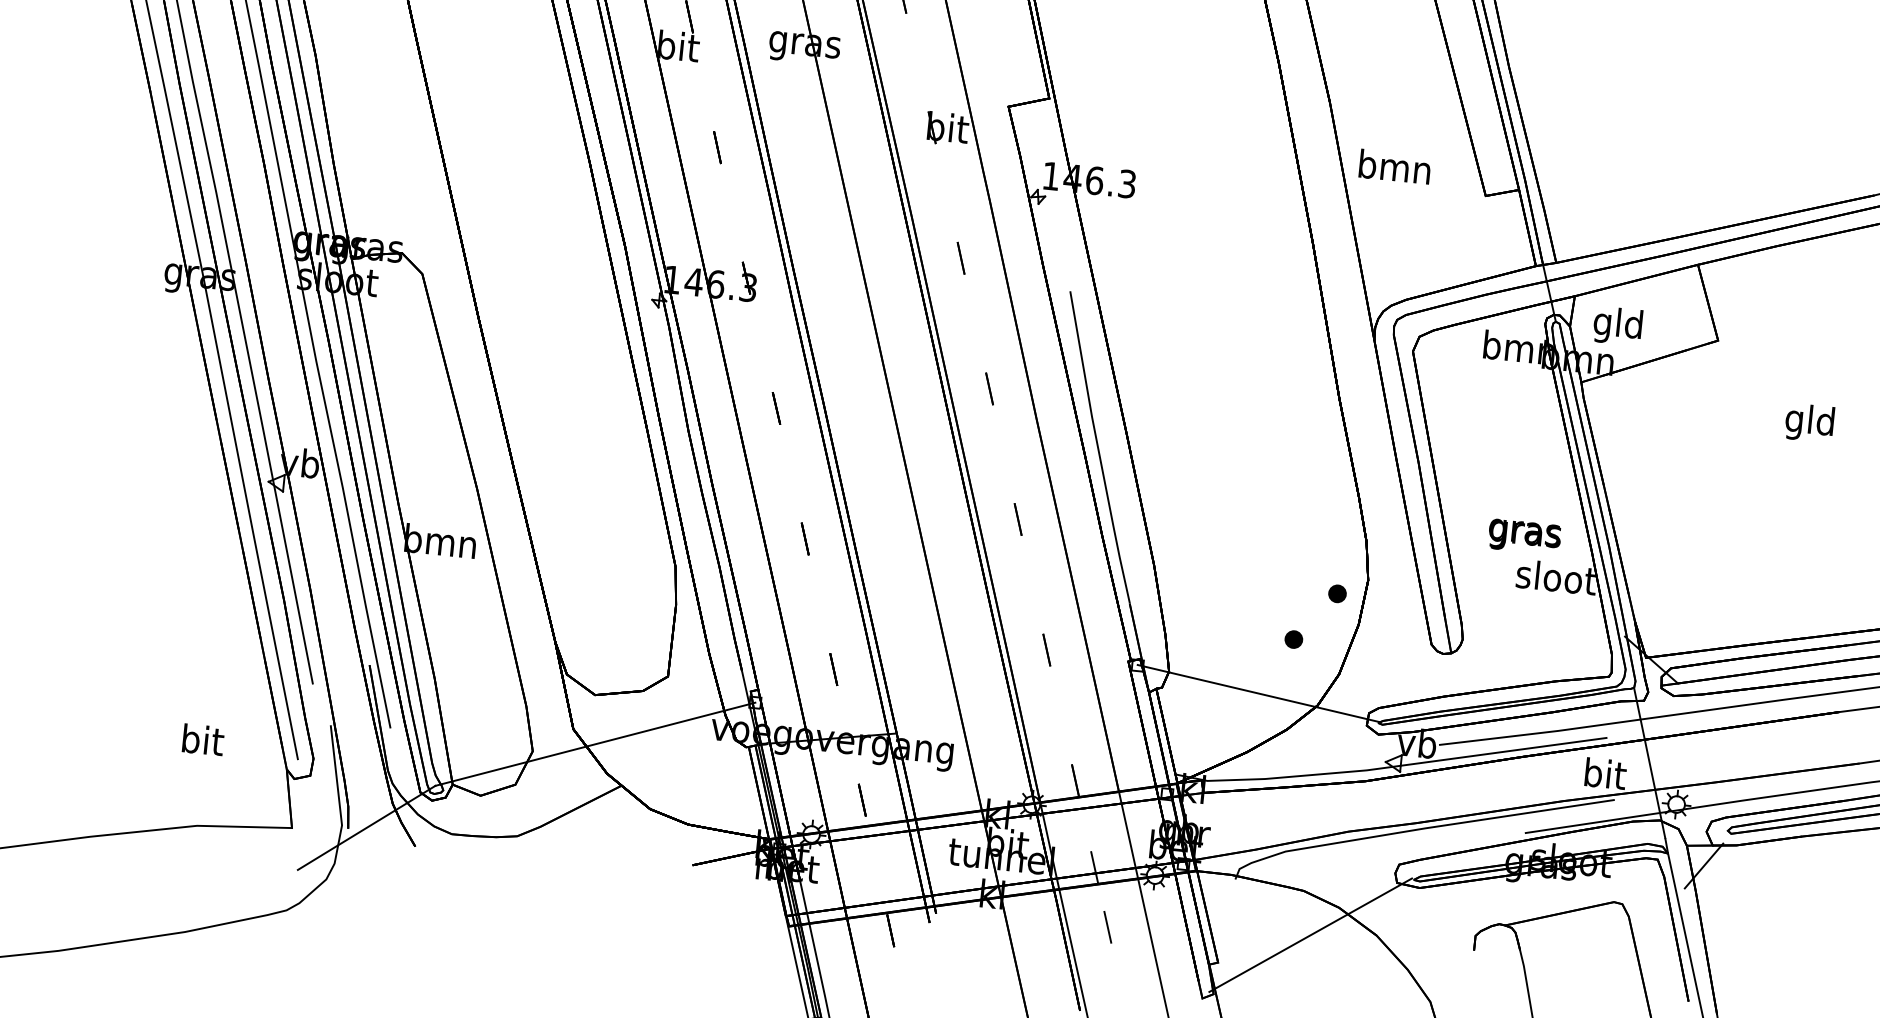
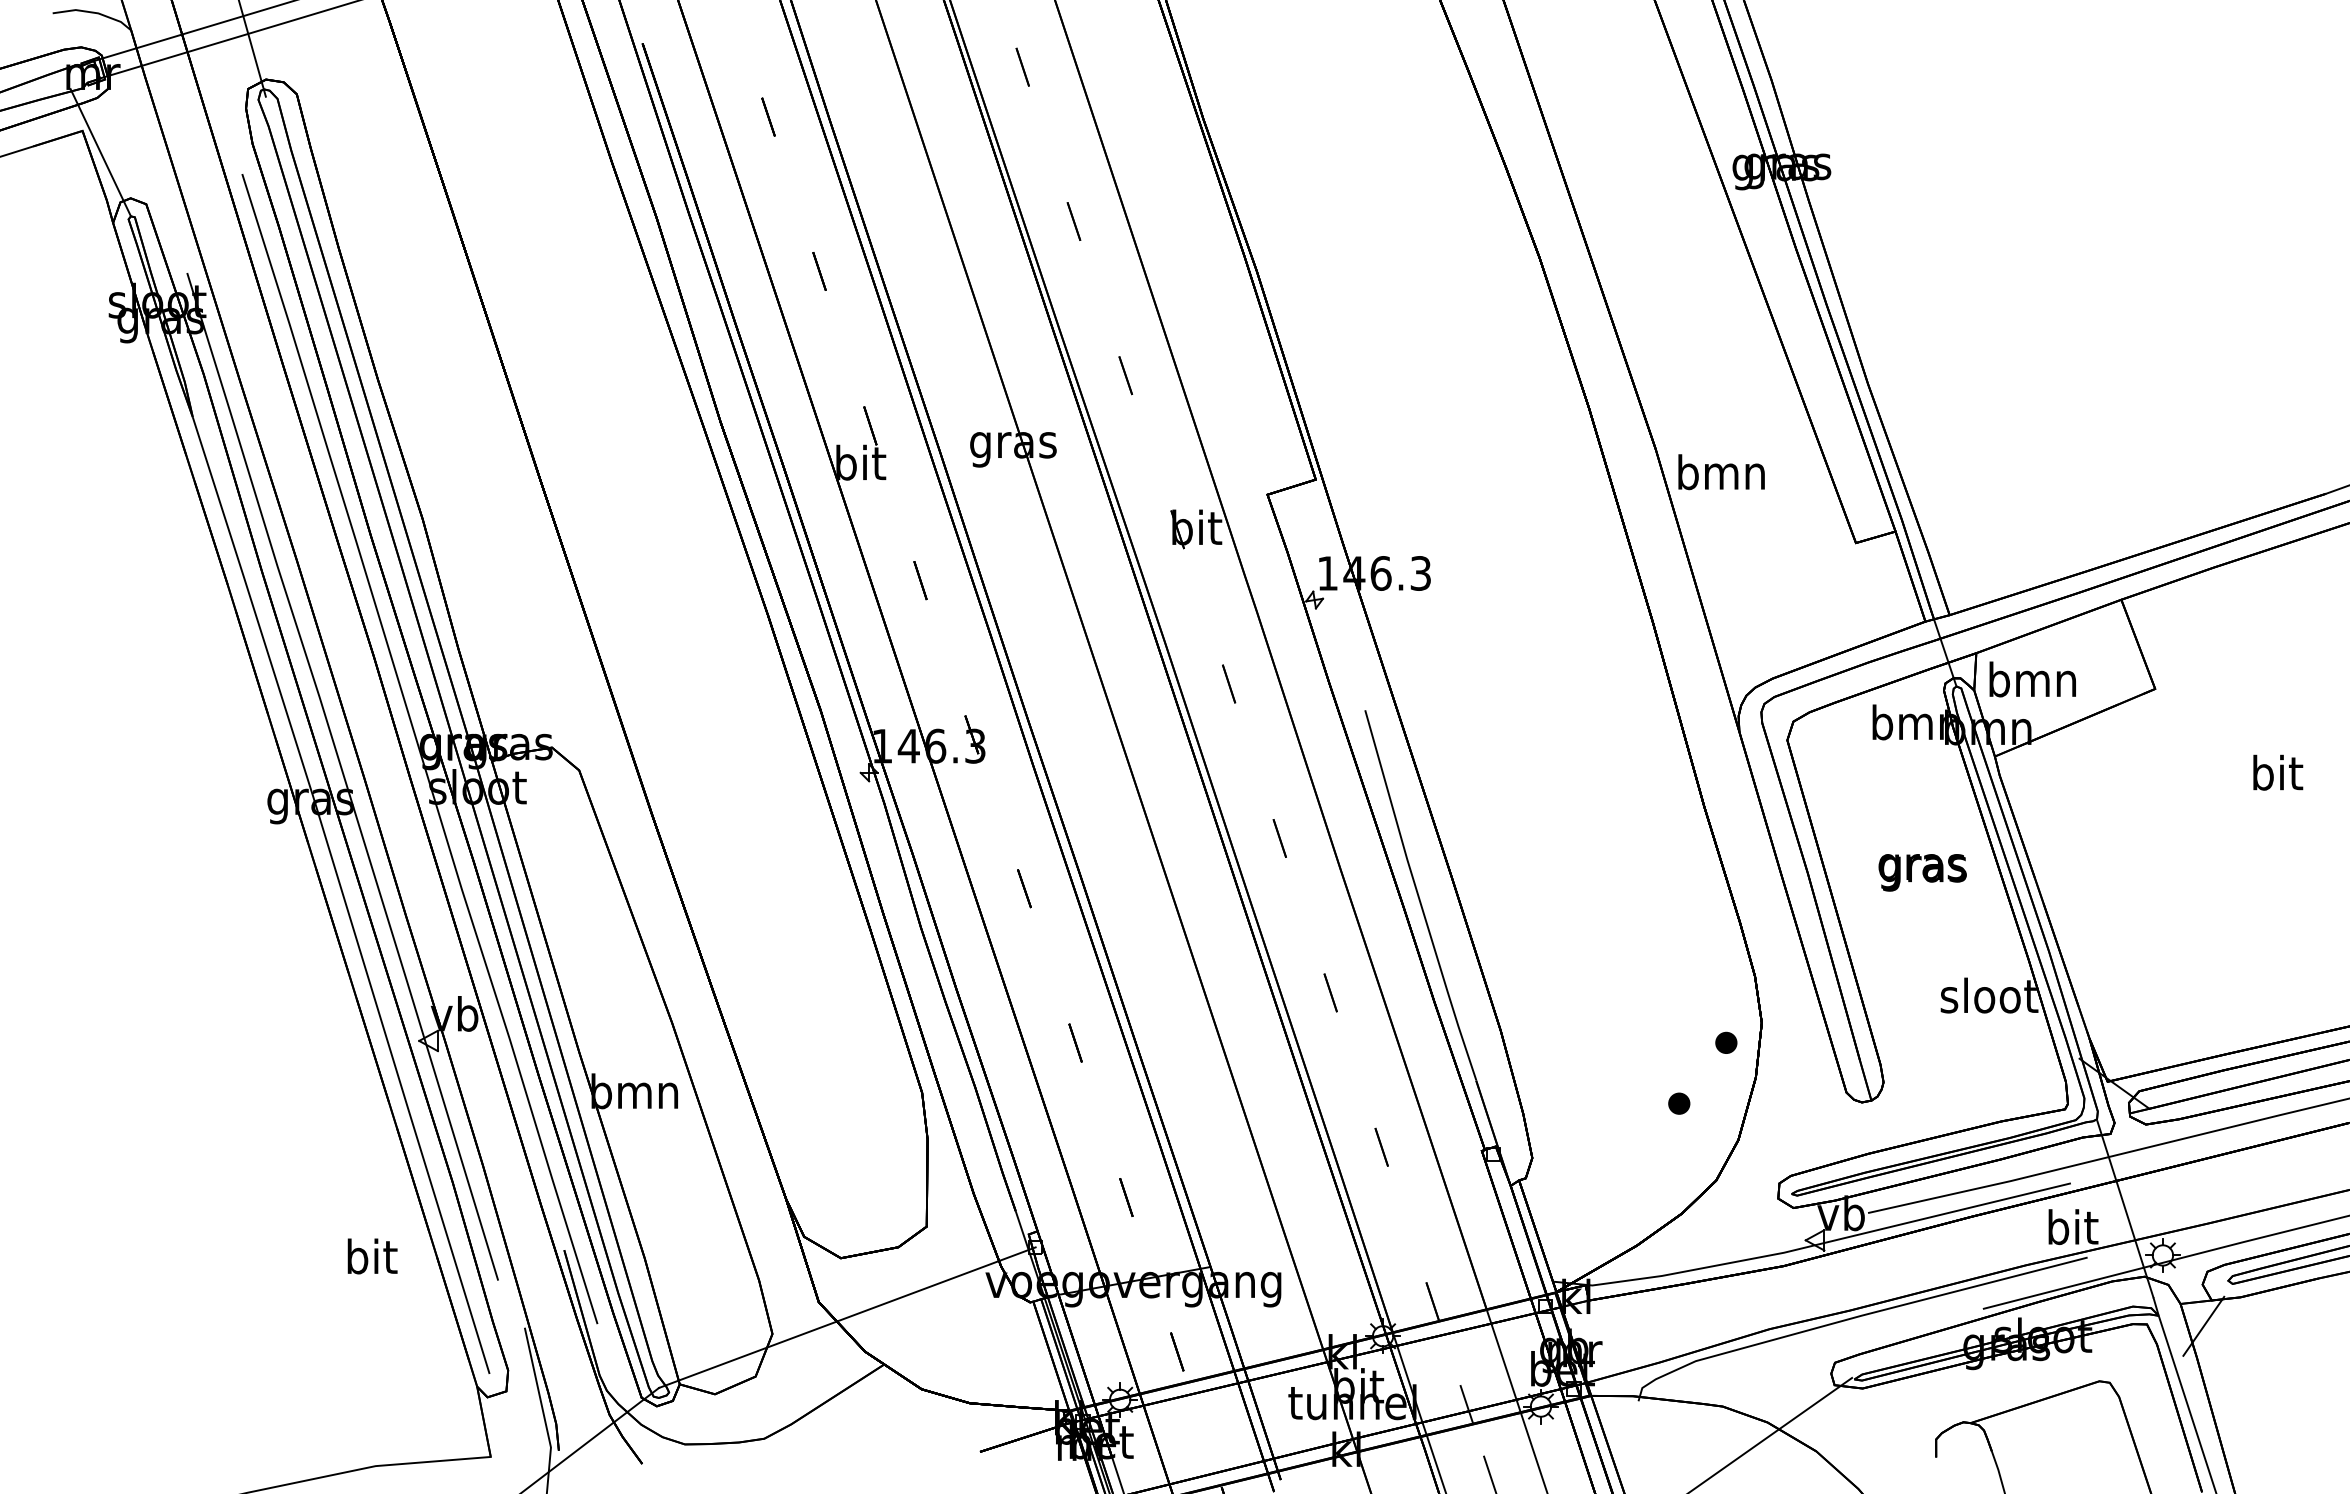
text: (1394, 167) -> (1721, 472), moved
text: (1618, 325) -> (2032, 683), gld -> bmn
text: (1809, 422) -> (2275, 776), gld -> bit
text: (1524, 536) -> (1922, 872), moved
line: (1258, 692) -> (1643, 1172), removed
text: (203, 739) -> (372, 1256), moved

